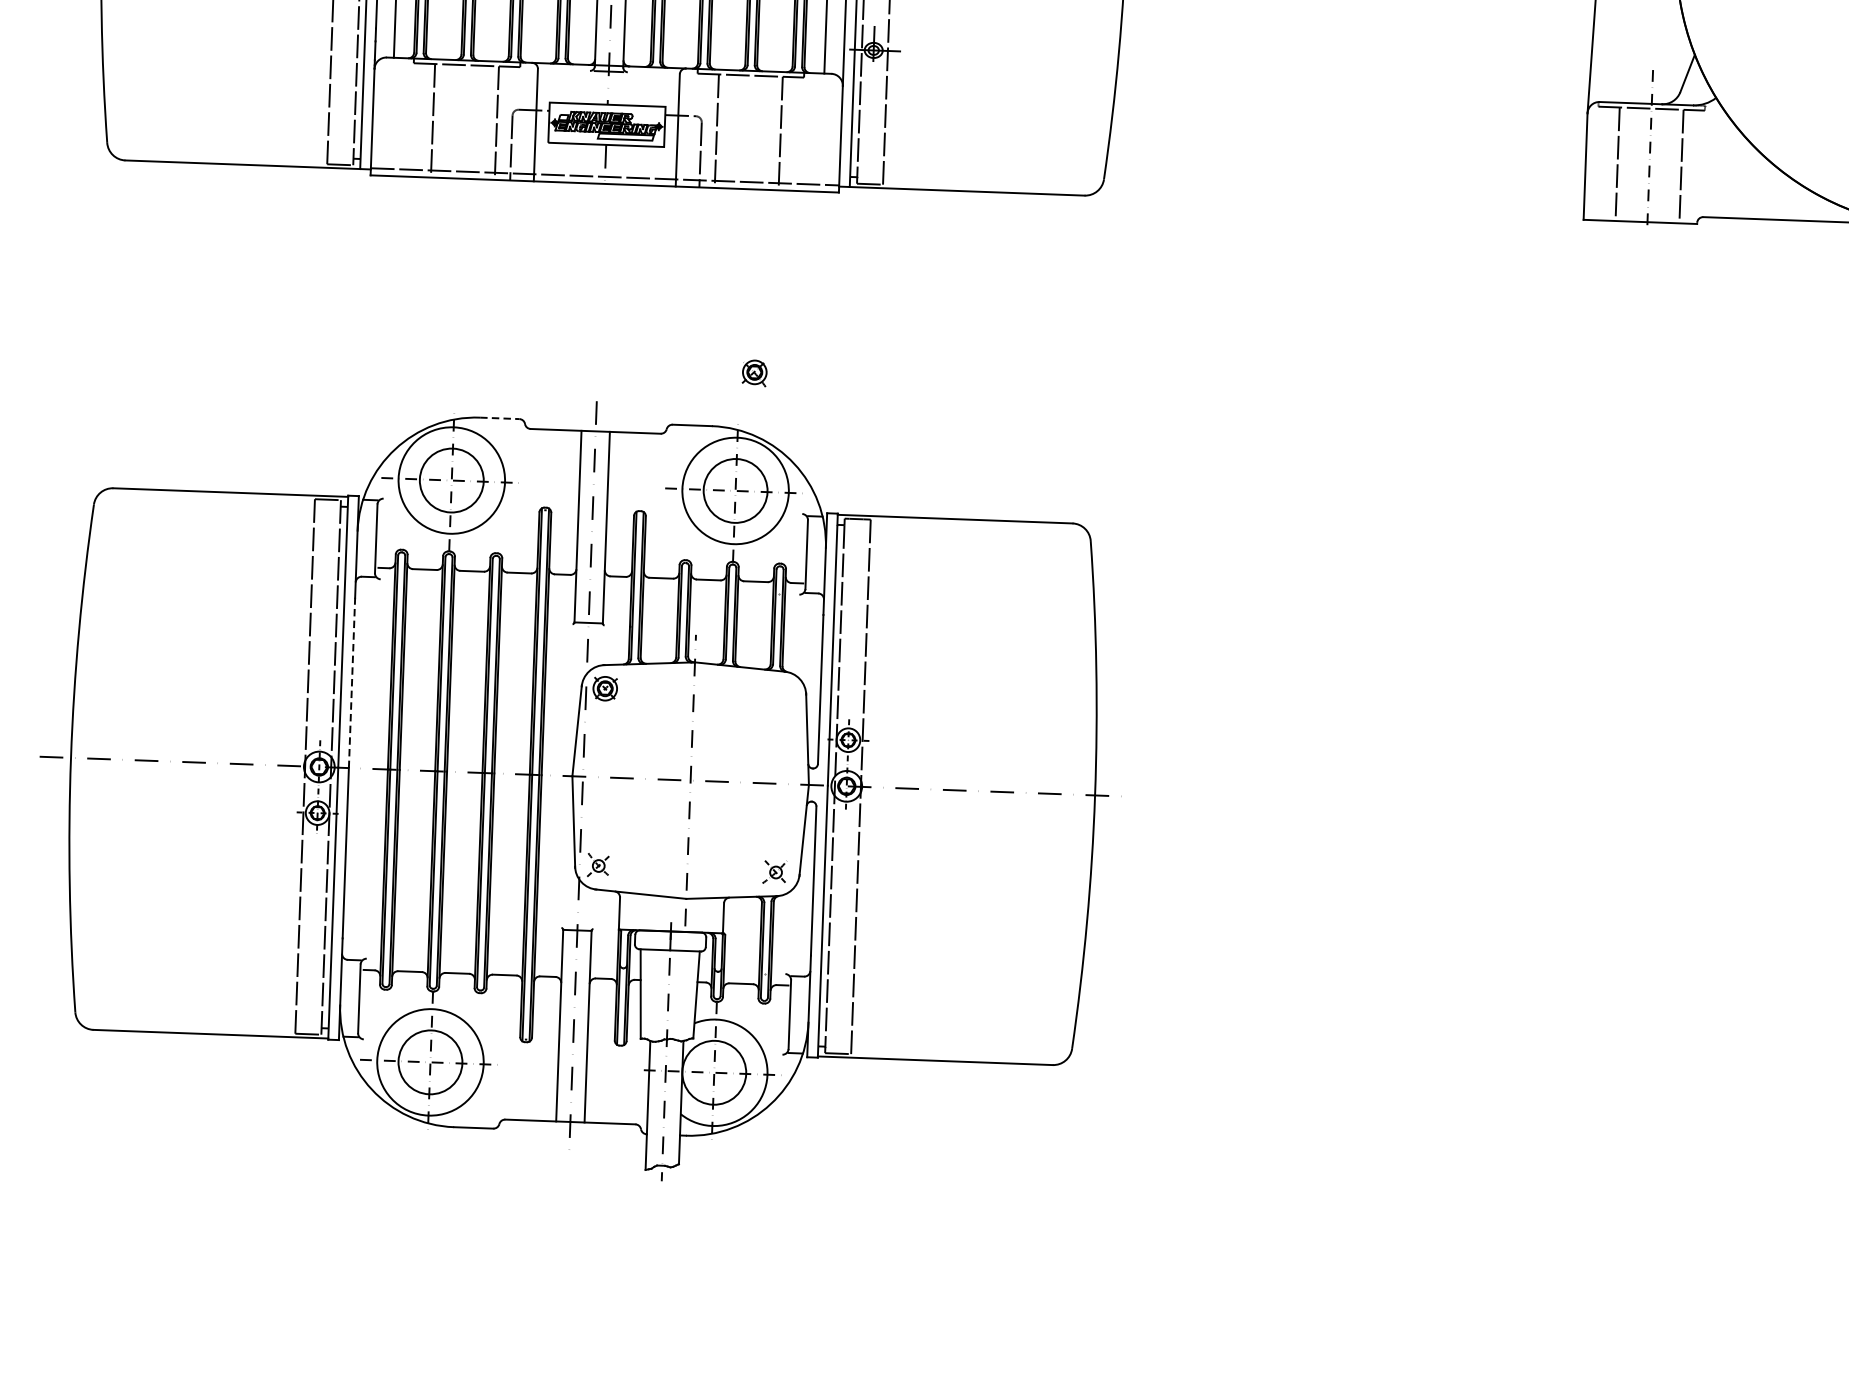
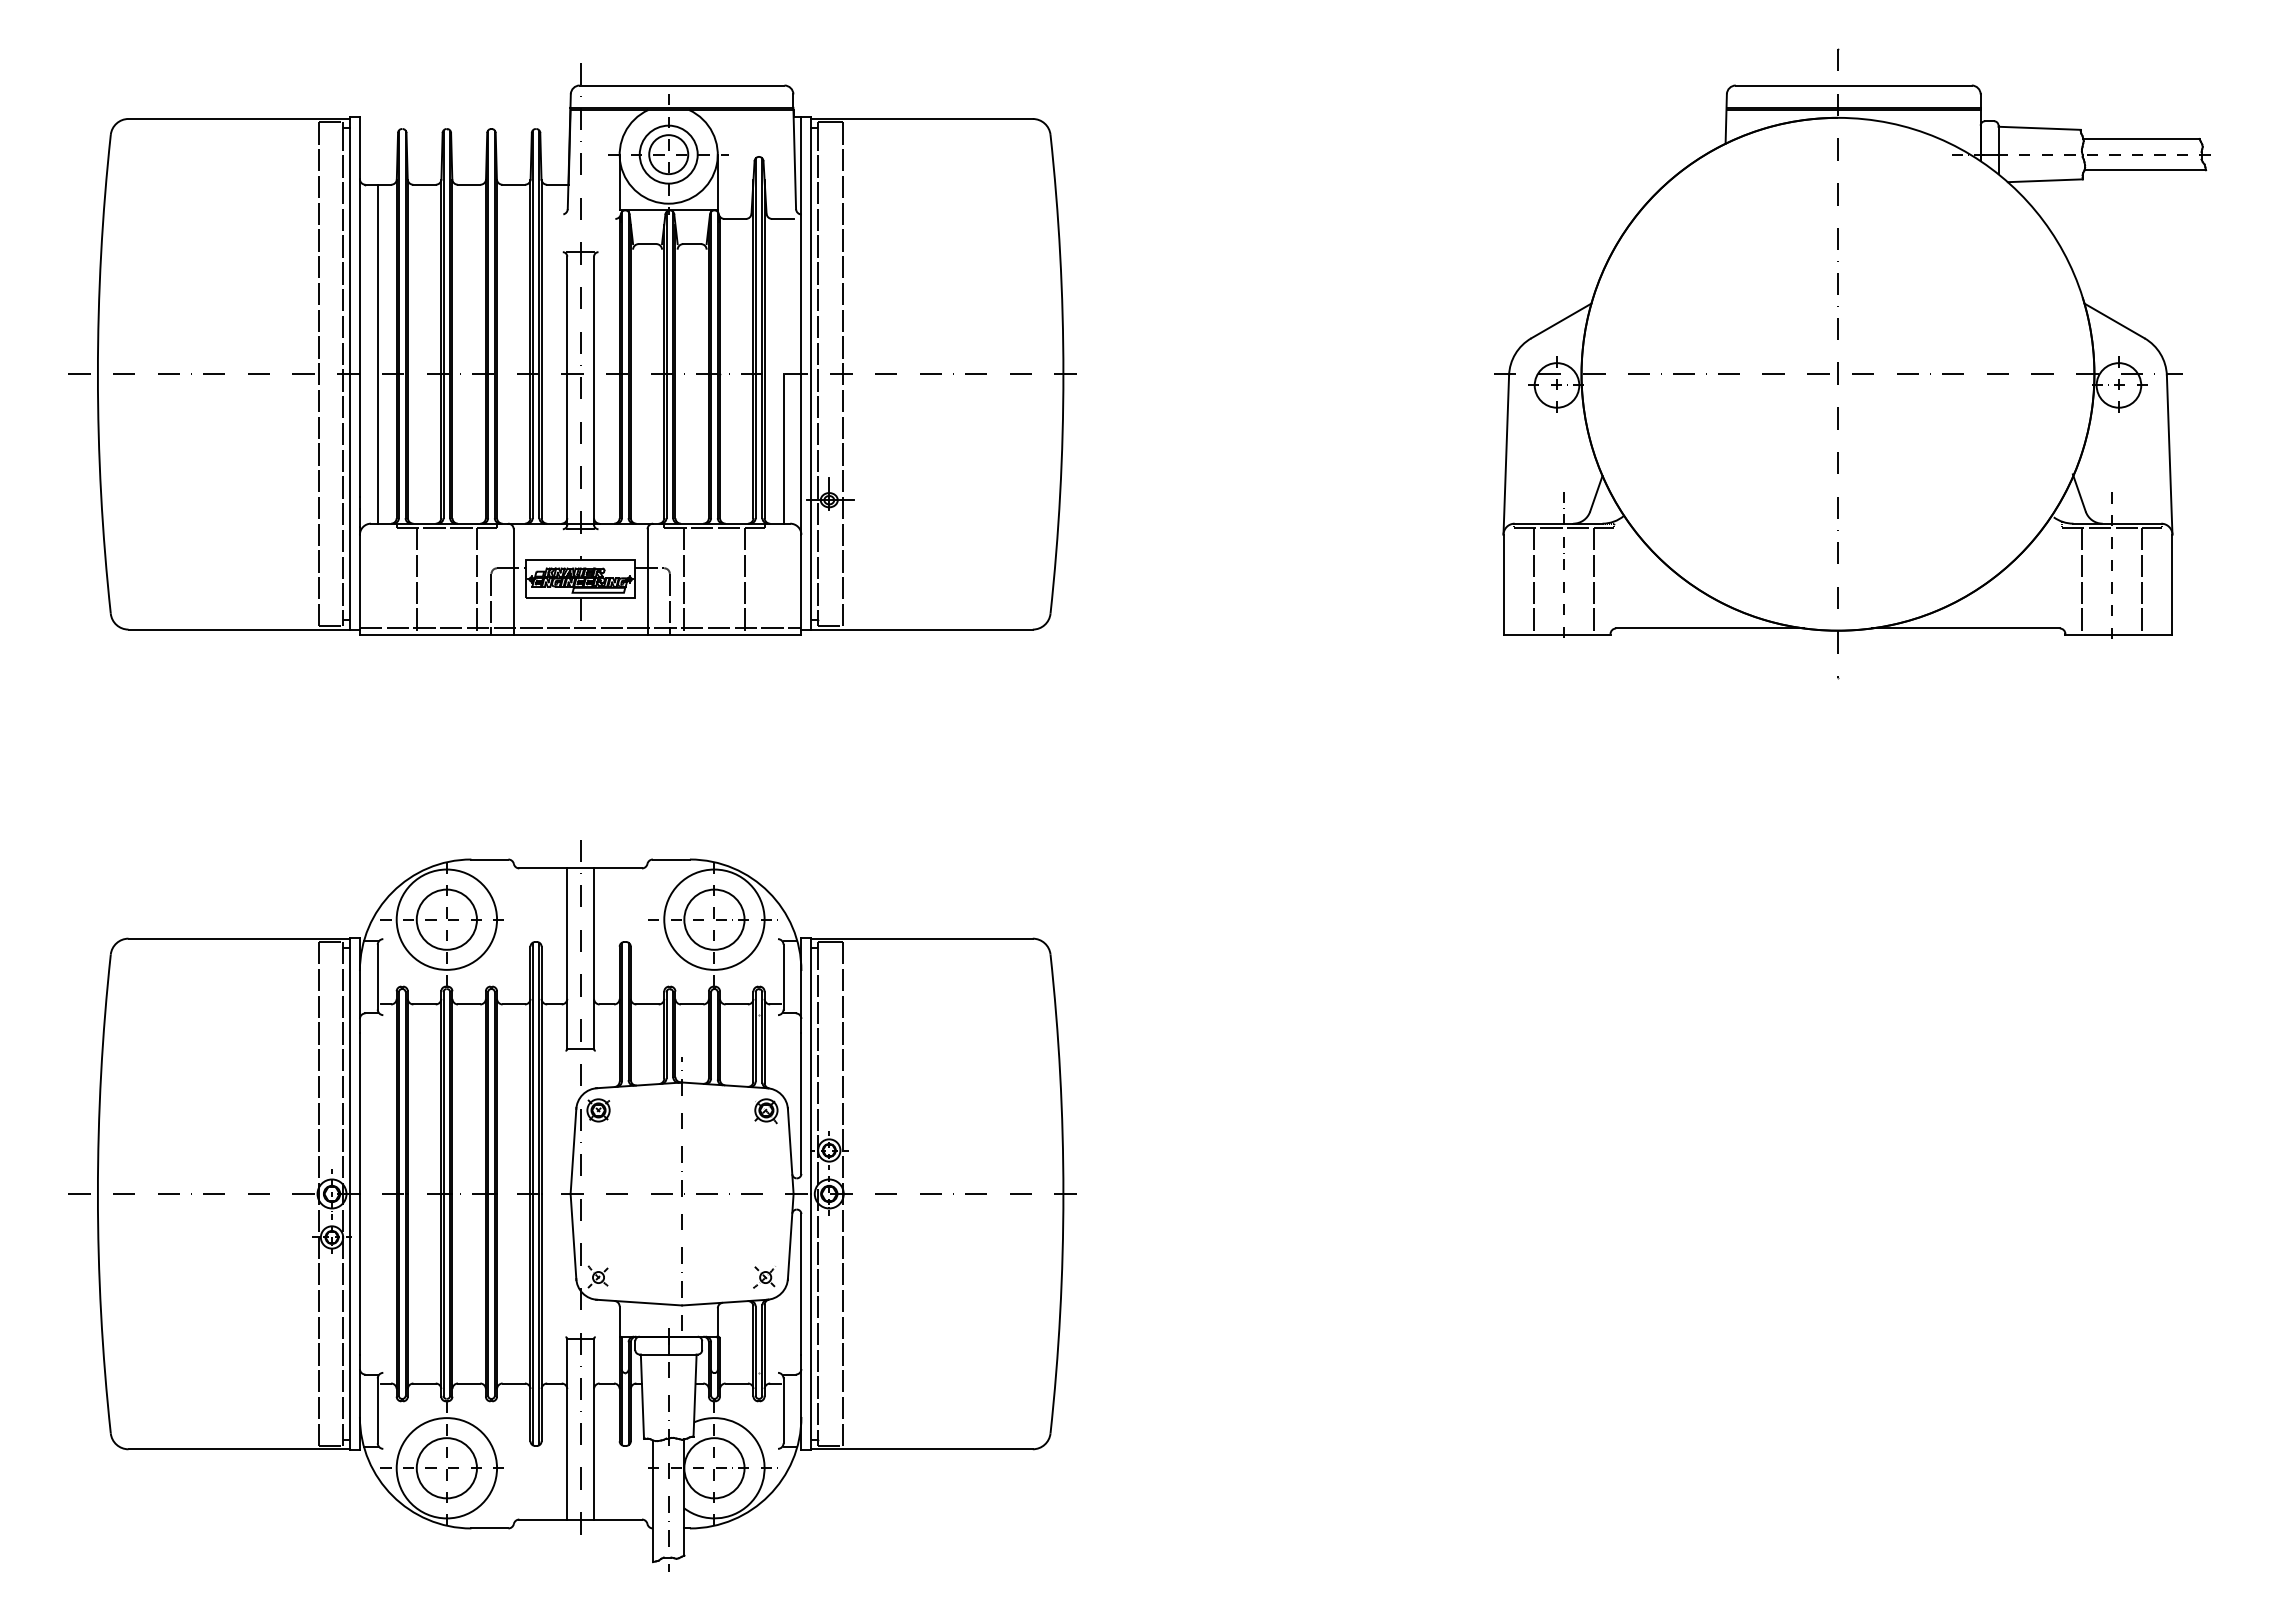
part: (754, 373) -> (766, 1111), moved
line: (499, 418) -> (489, 859), dashed -> solid
line: (351, 682) -> (359, 1113), dashed -> solid

